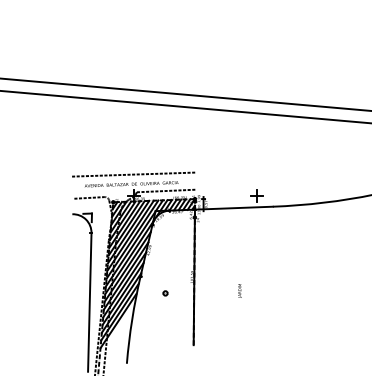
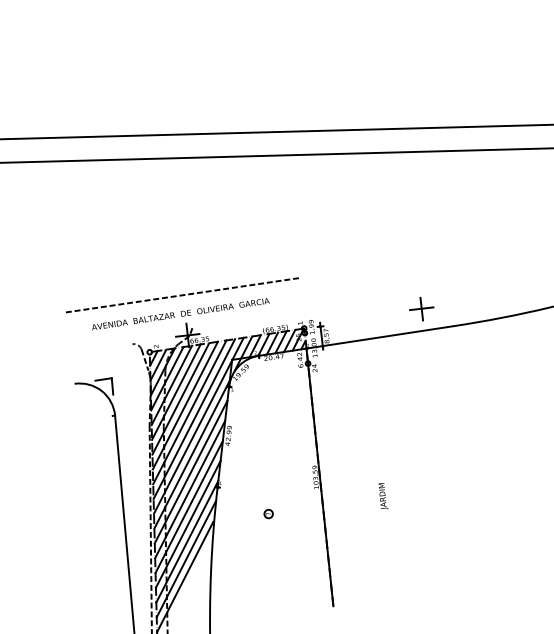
line: (165, 190) -> (246, 318), removed
line: (89, 197) -> (103, 348), removed
text: (239, 290) -> (381, 495), moved

